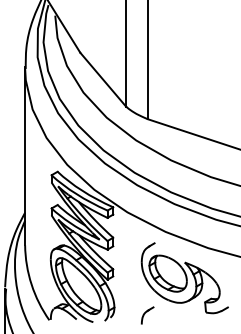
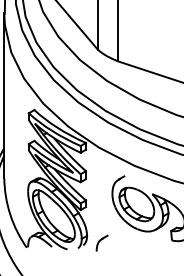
part: (147, 315) -> (101, 243), moved

